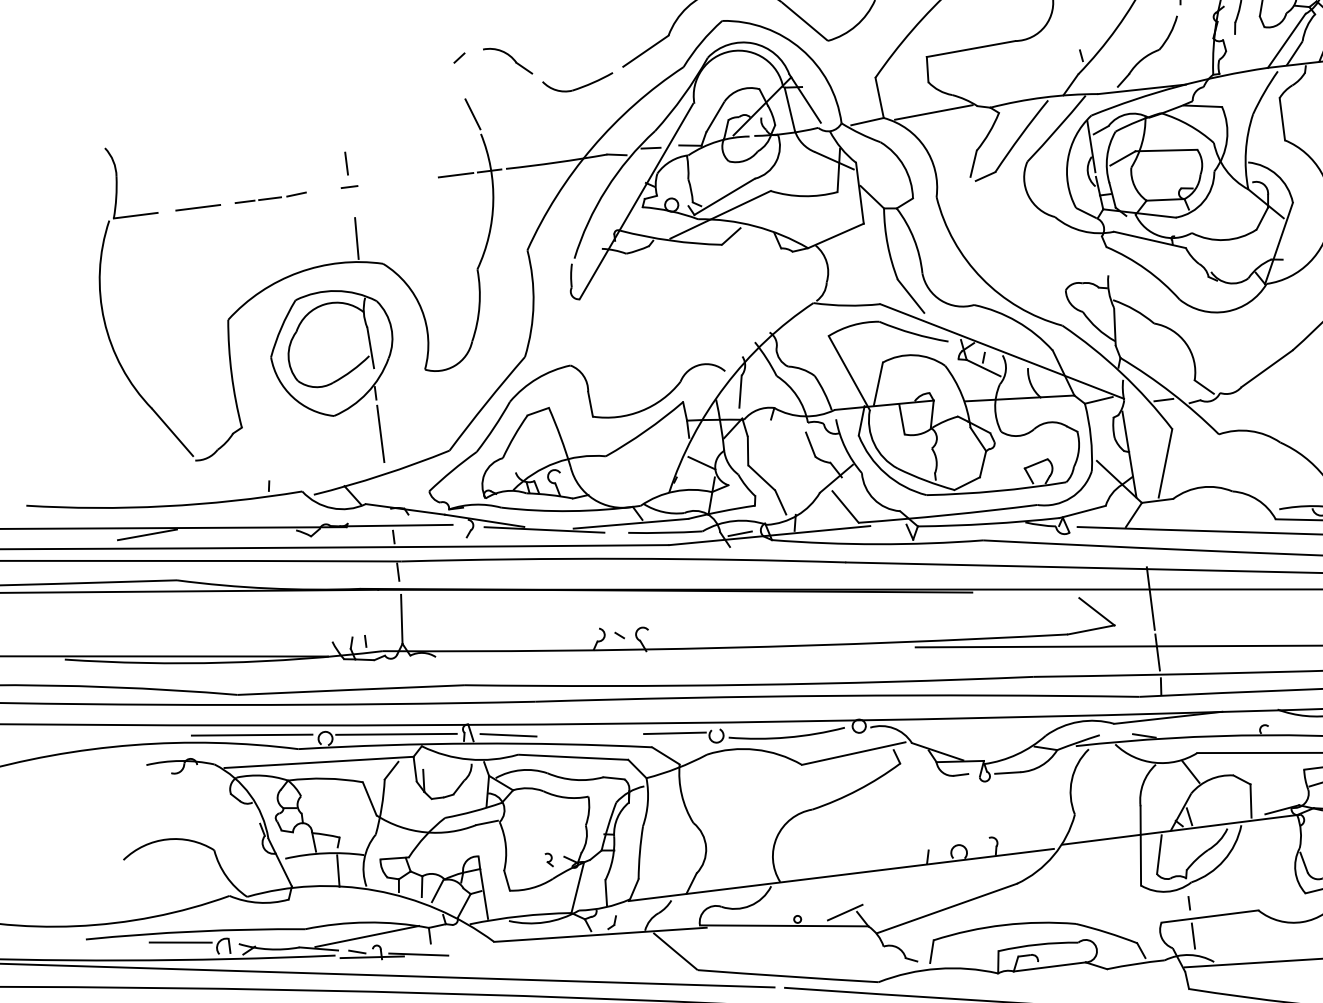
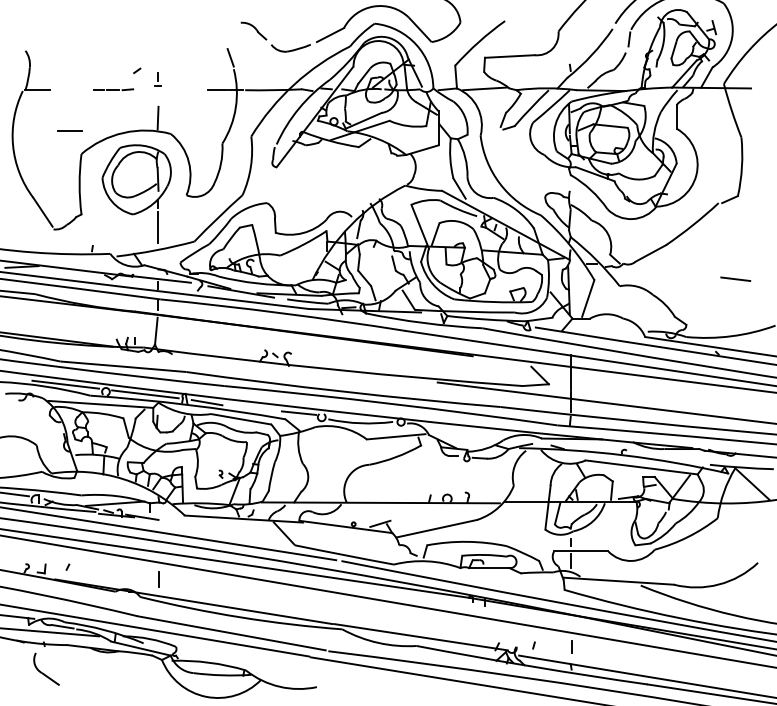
line: (459, 57) -> (137, 70), moved
part: (347, 169) -> (157, 79), size x0.7
line: (197, 206) -> (69, 130), moved

